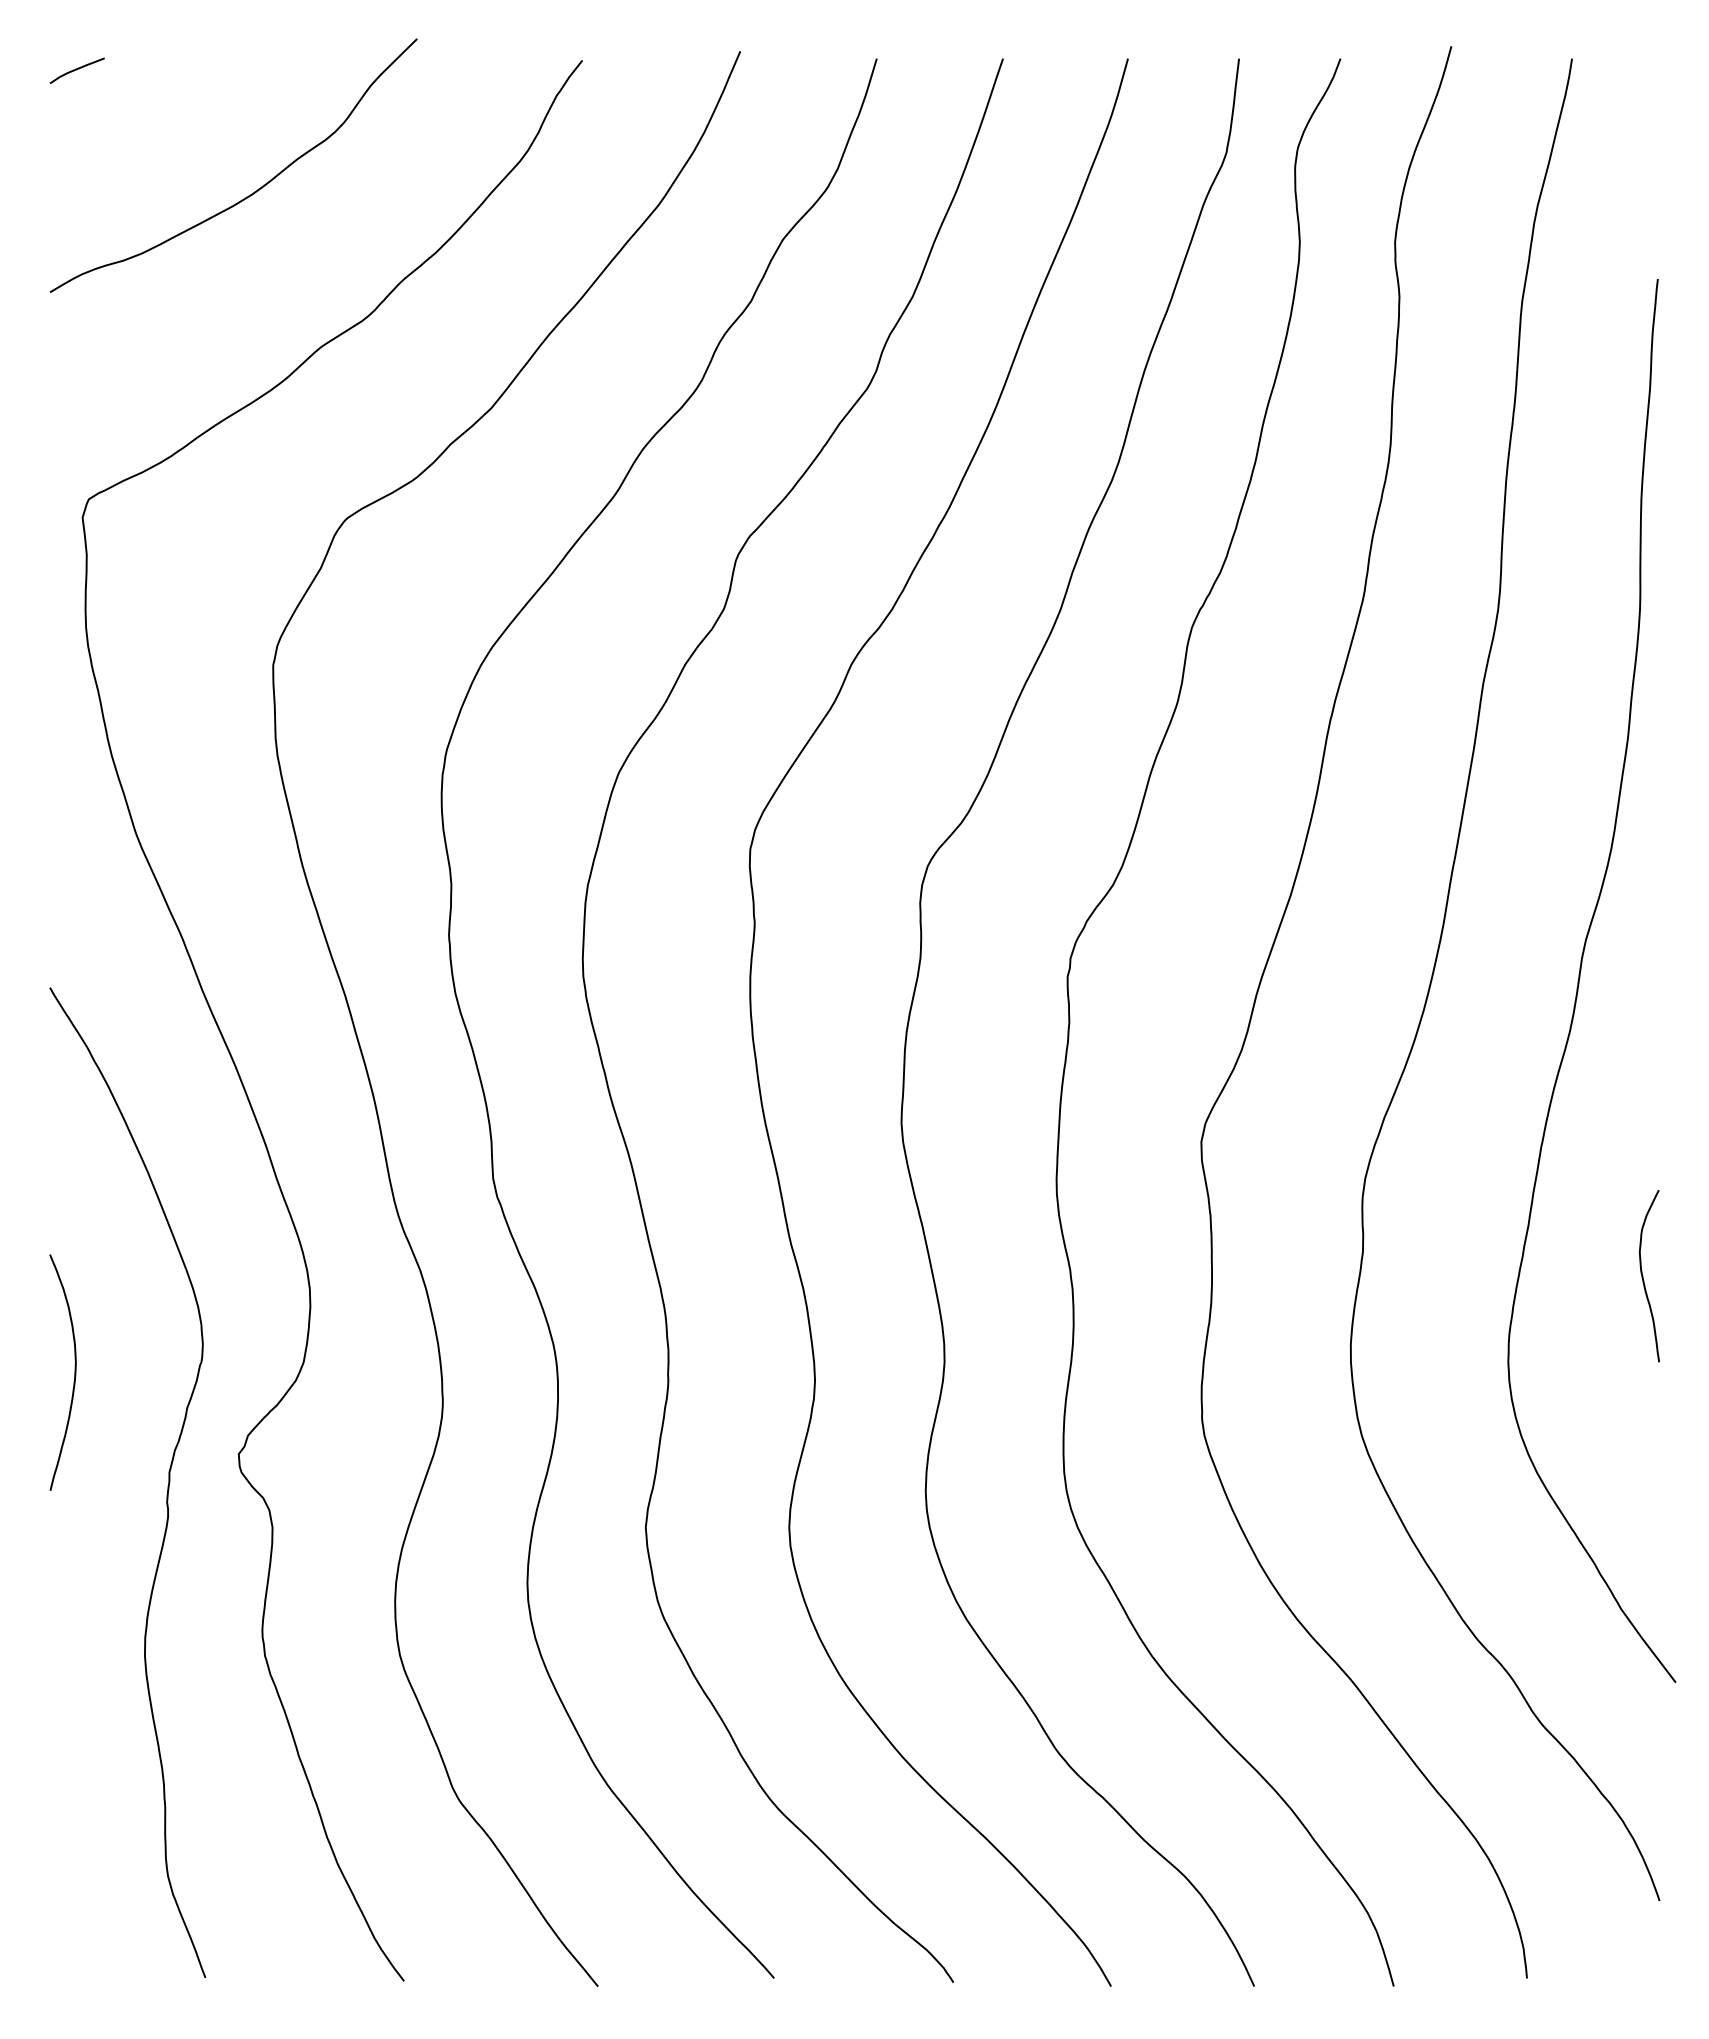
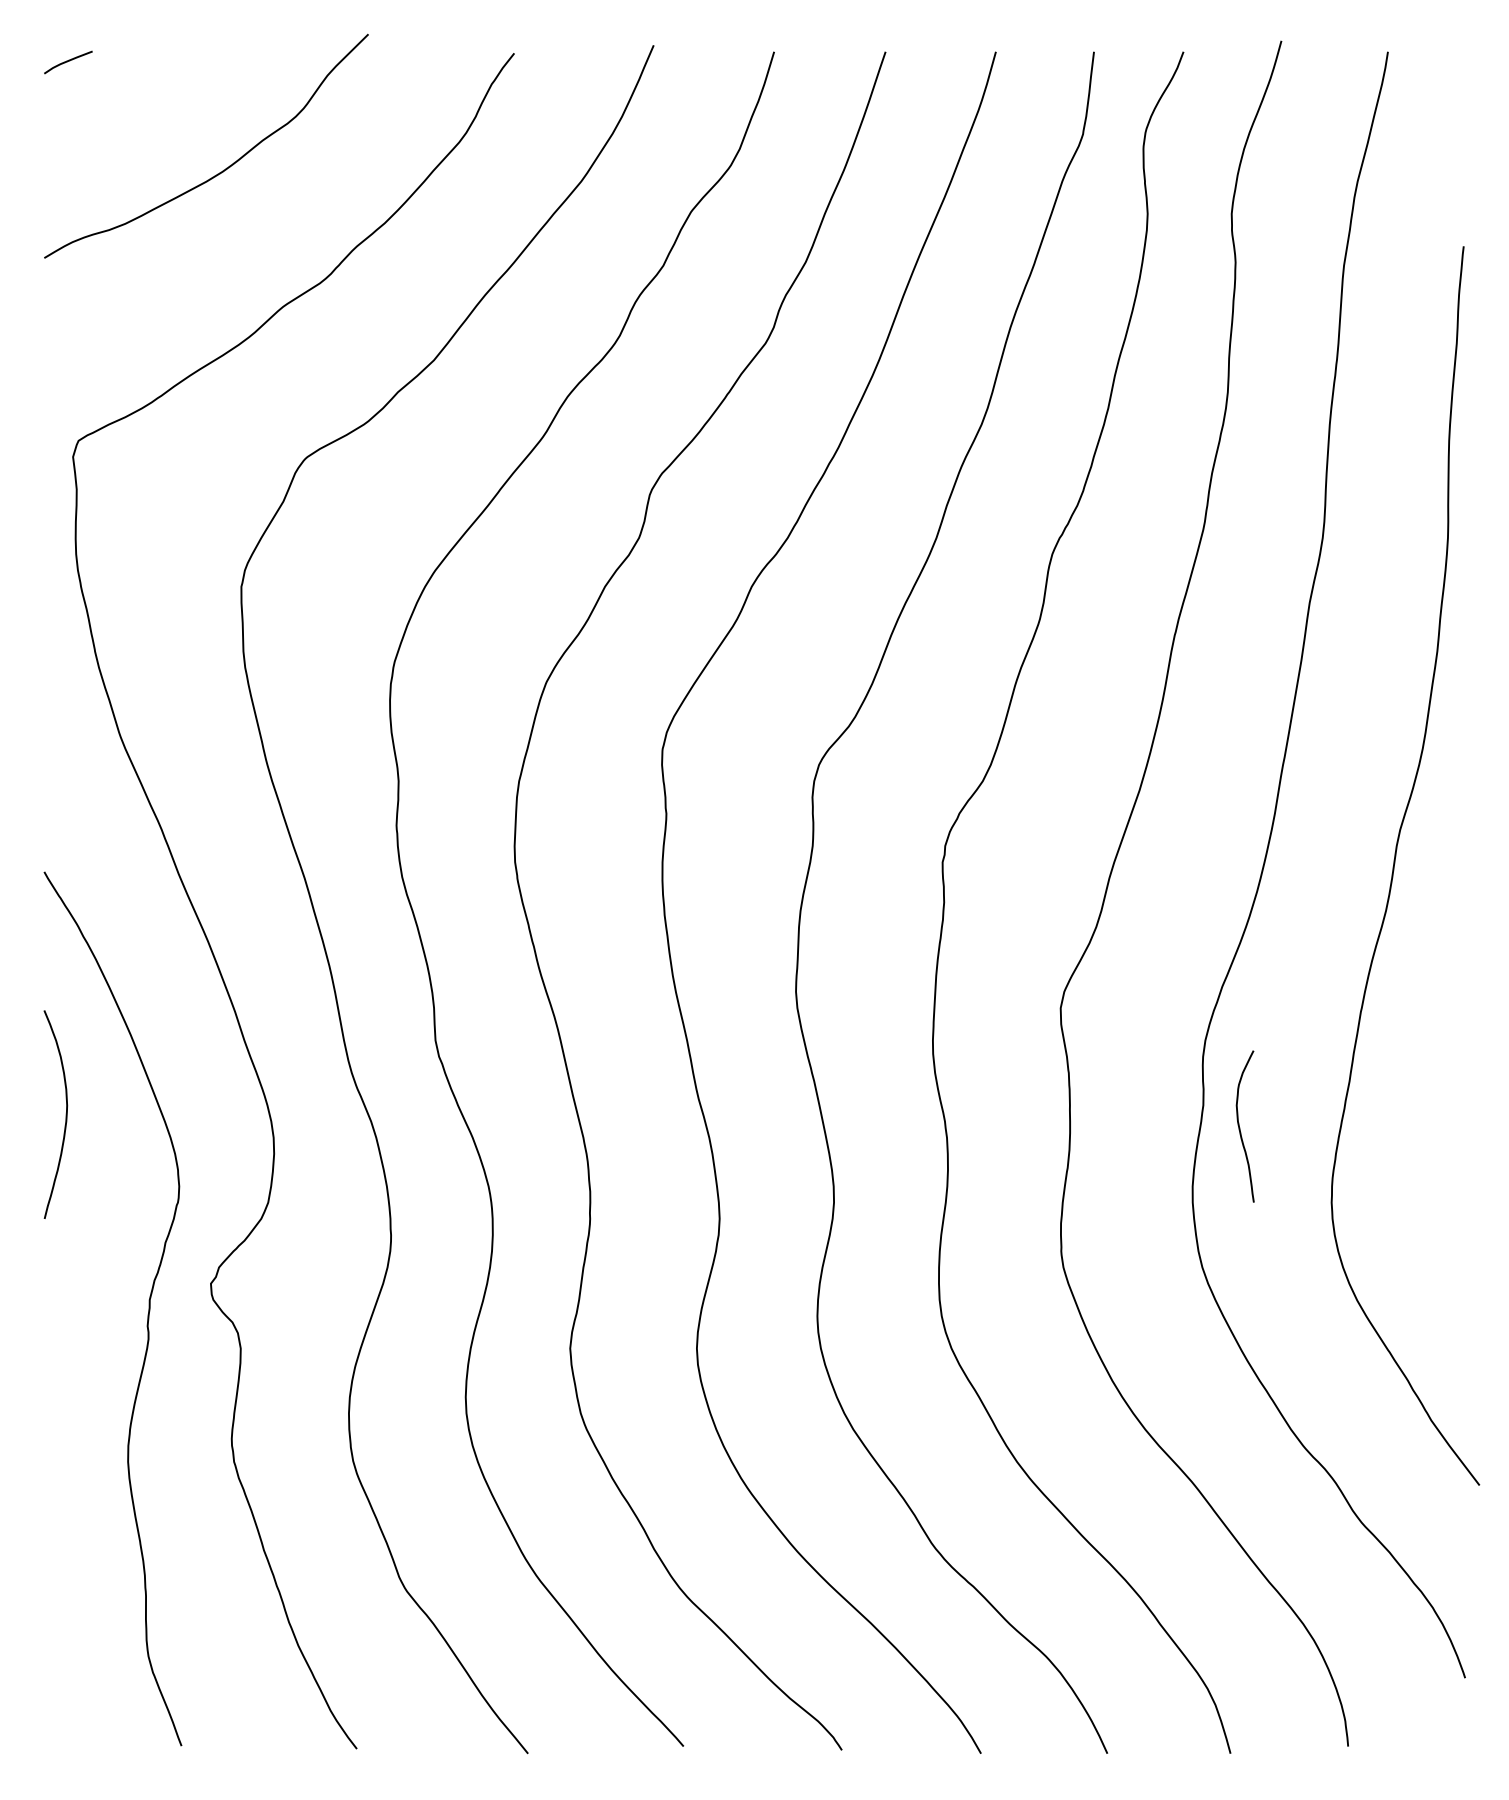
curve: (1643, 1276) -> (1240, 1126), moved
curve: (74, 1372) -> (65, 1114), moved

